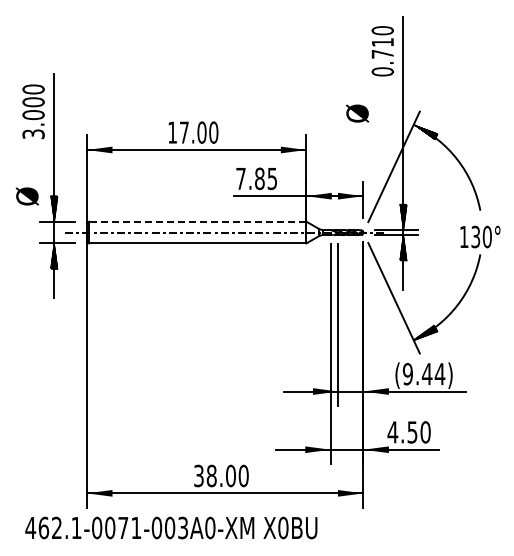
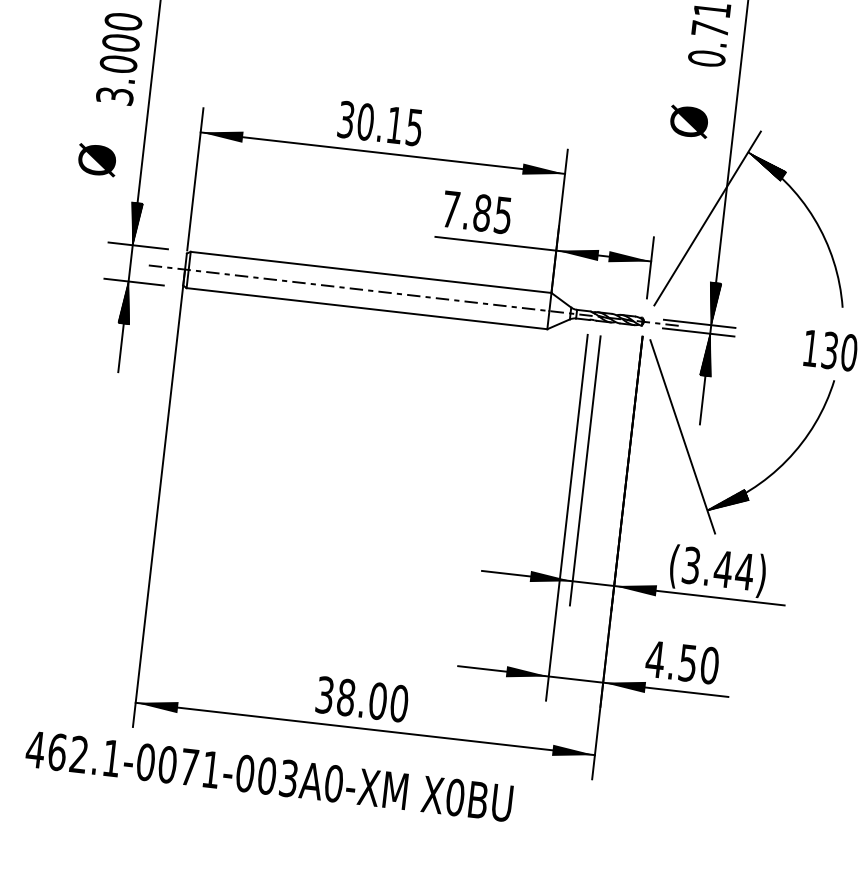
text: (357, 113) -> (689, 121), moved
text: (193, 132) -> (380, 123), 17.00 -> 30.15
text: (26, 196) -> (95, 159), moved
line: (197, 221) -> (370, 272), dashed -> solid
text: (407, 374) -> (690, 566), (9.44) -> (3.44)

